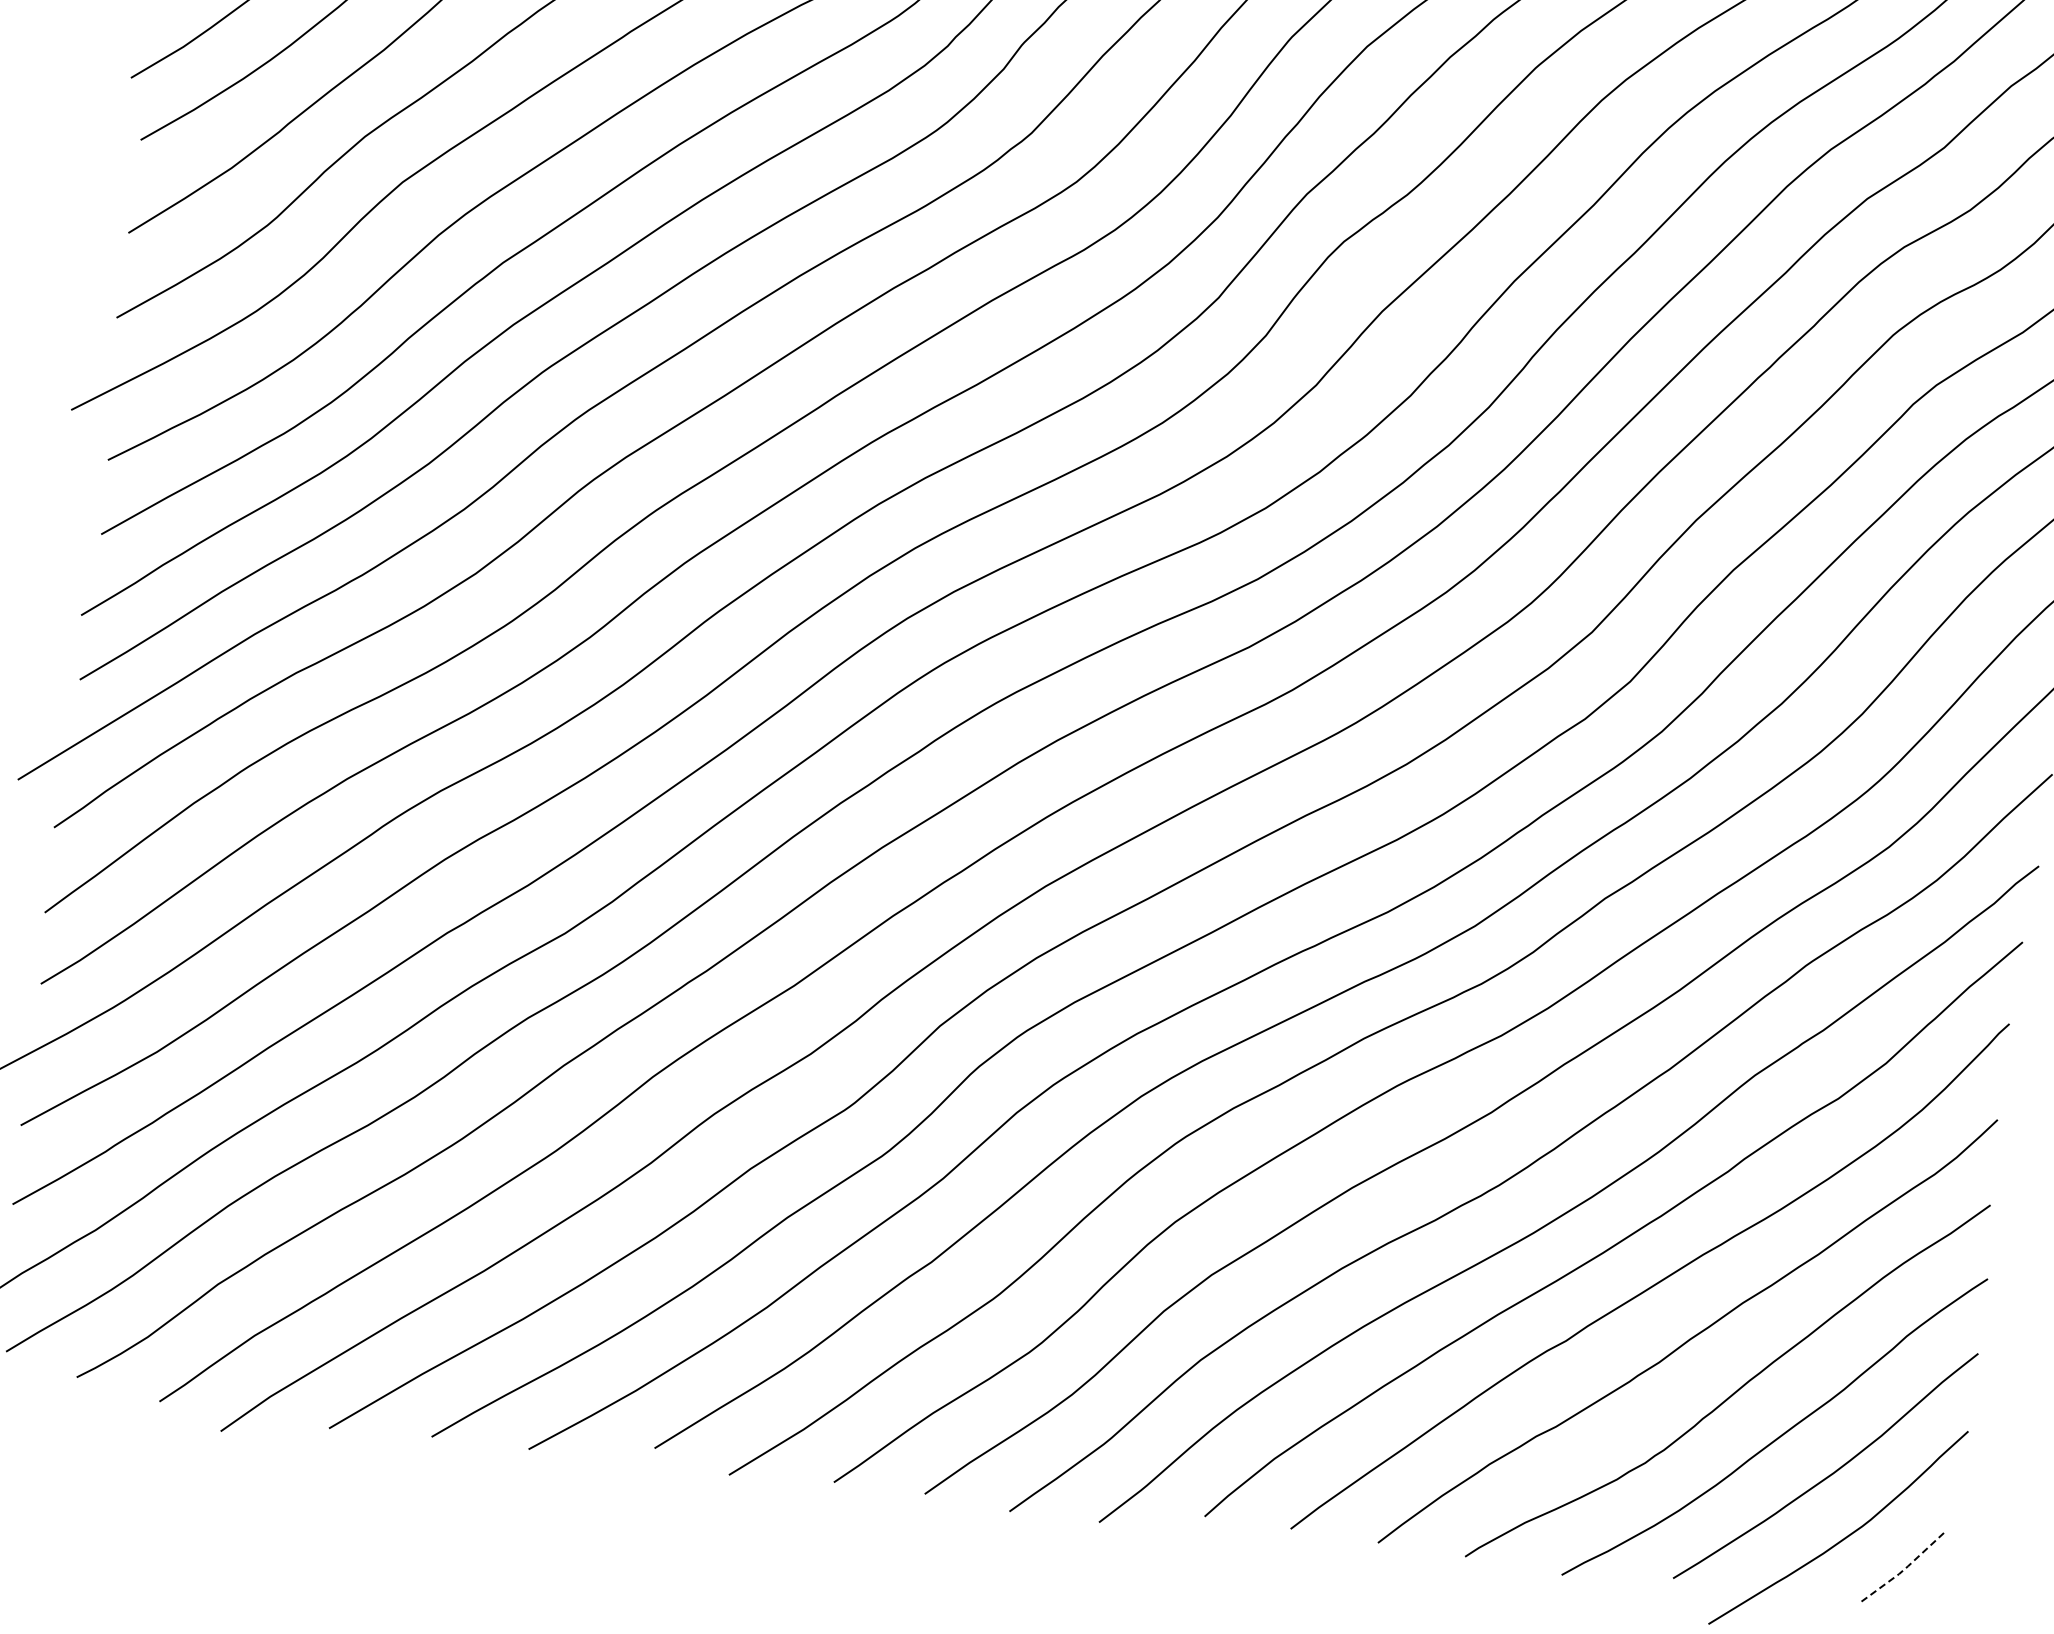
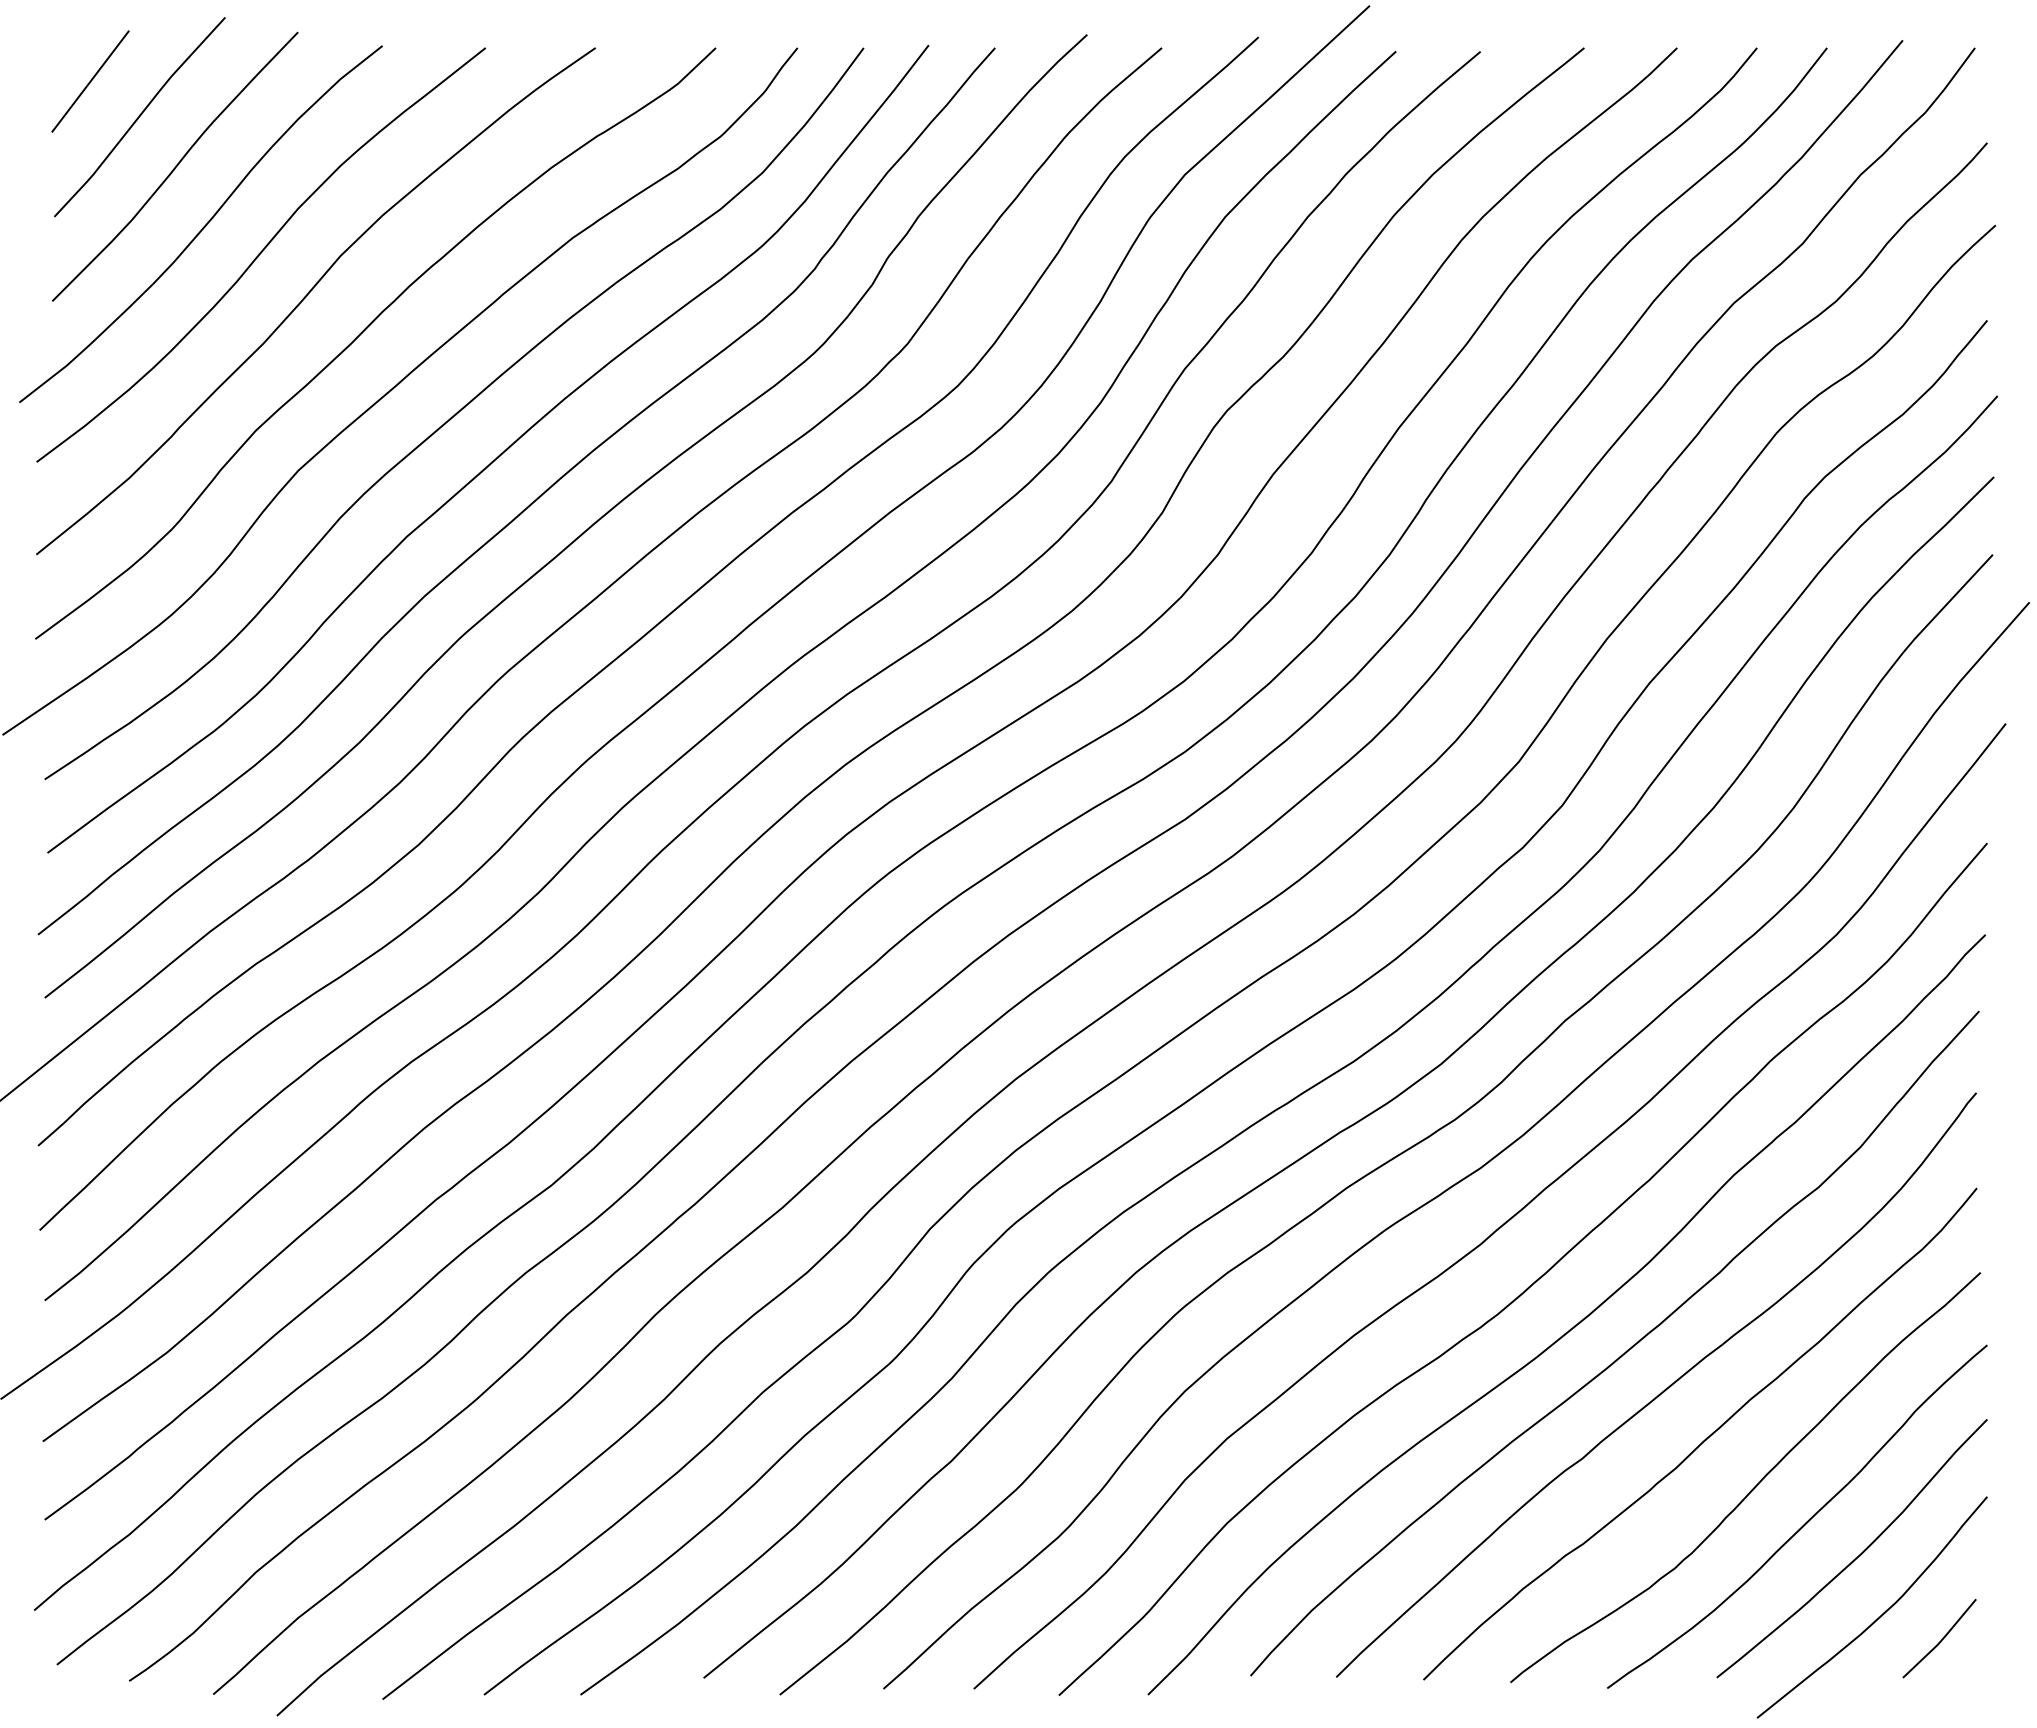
line: (1903, 1569) -> (1941, 1640), dashed -> solid

